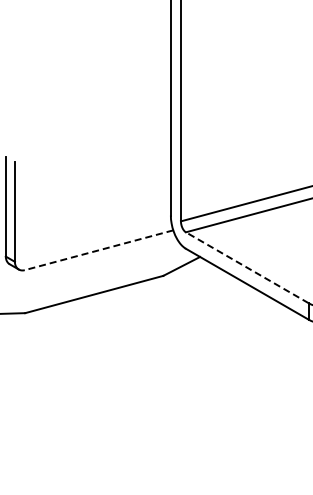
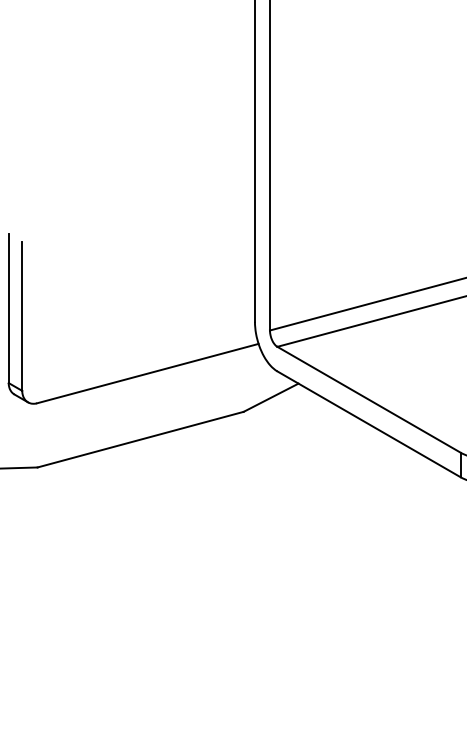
line: (99, 250) -> (148, 373), dashed -> solid
line: (247, 267) -> (369, 399), dashed -> solid

